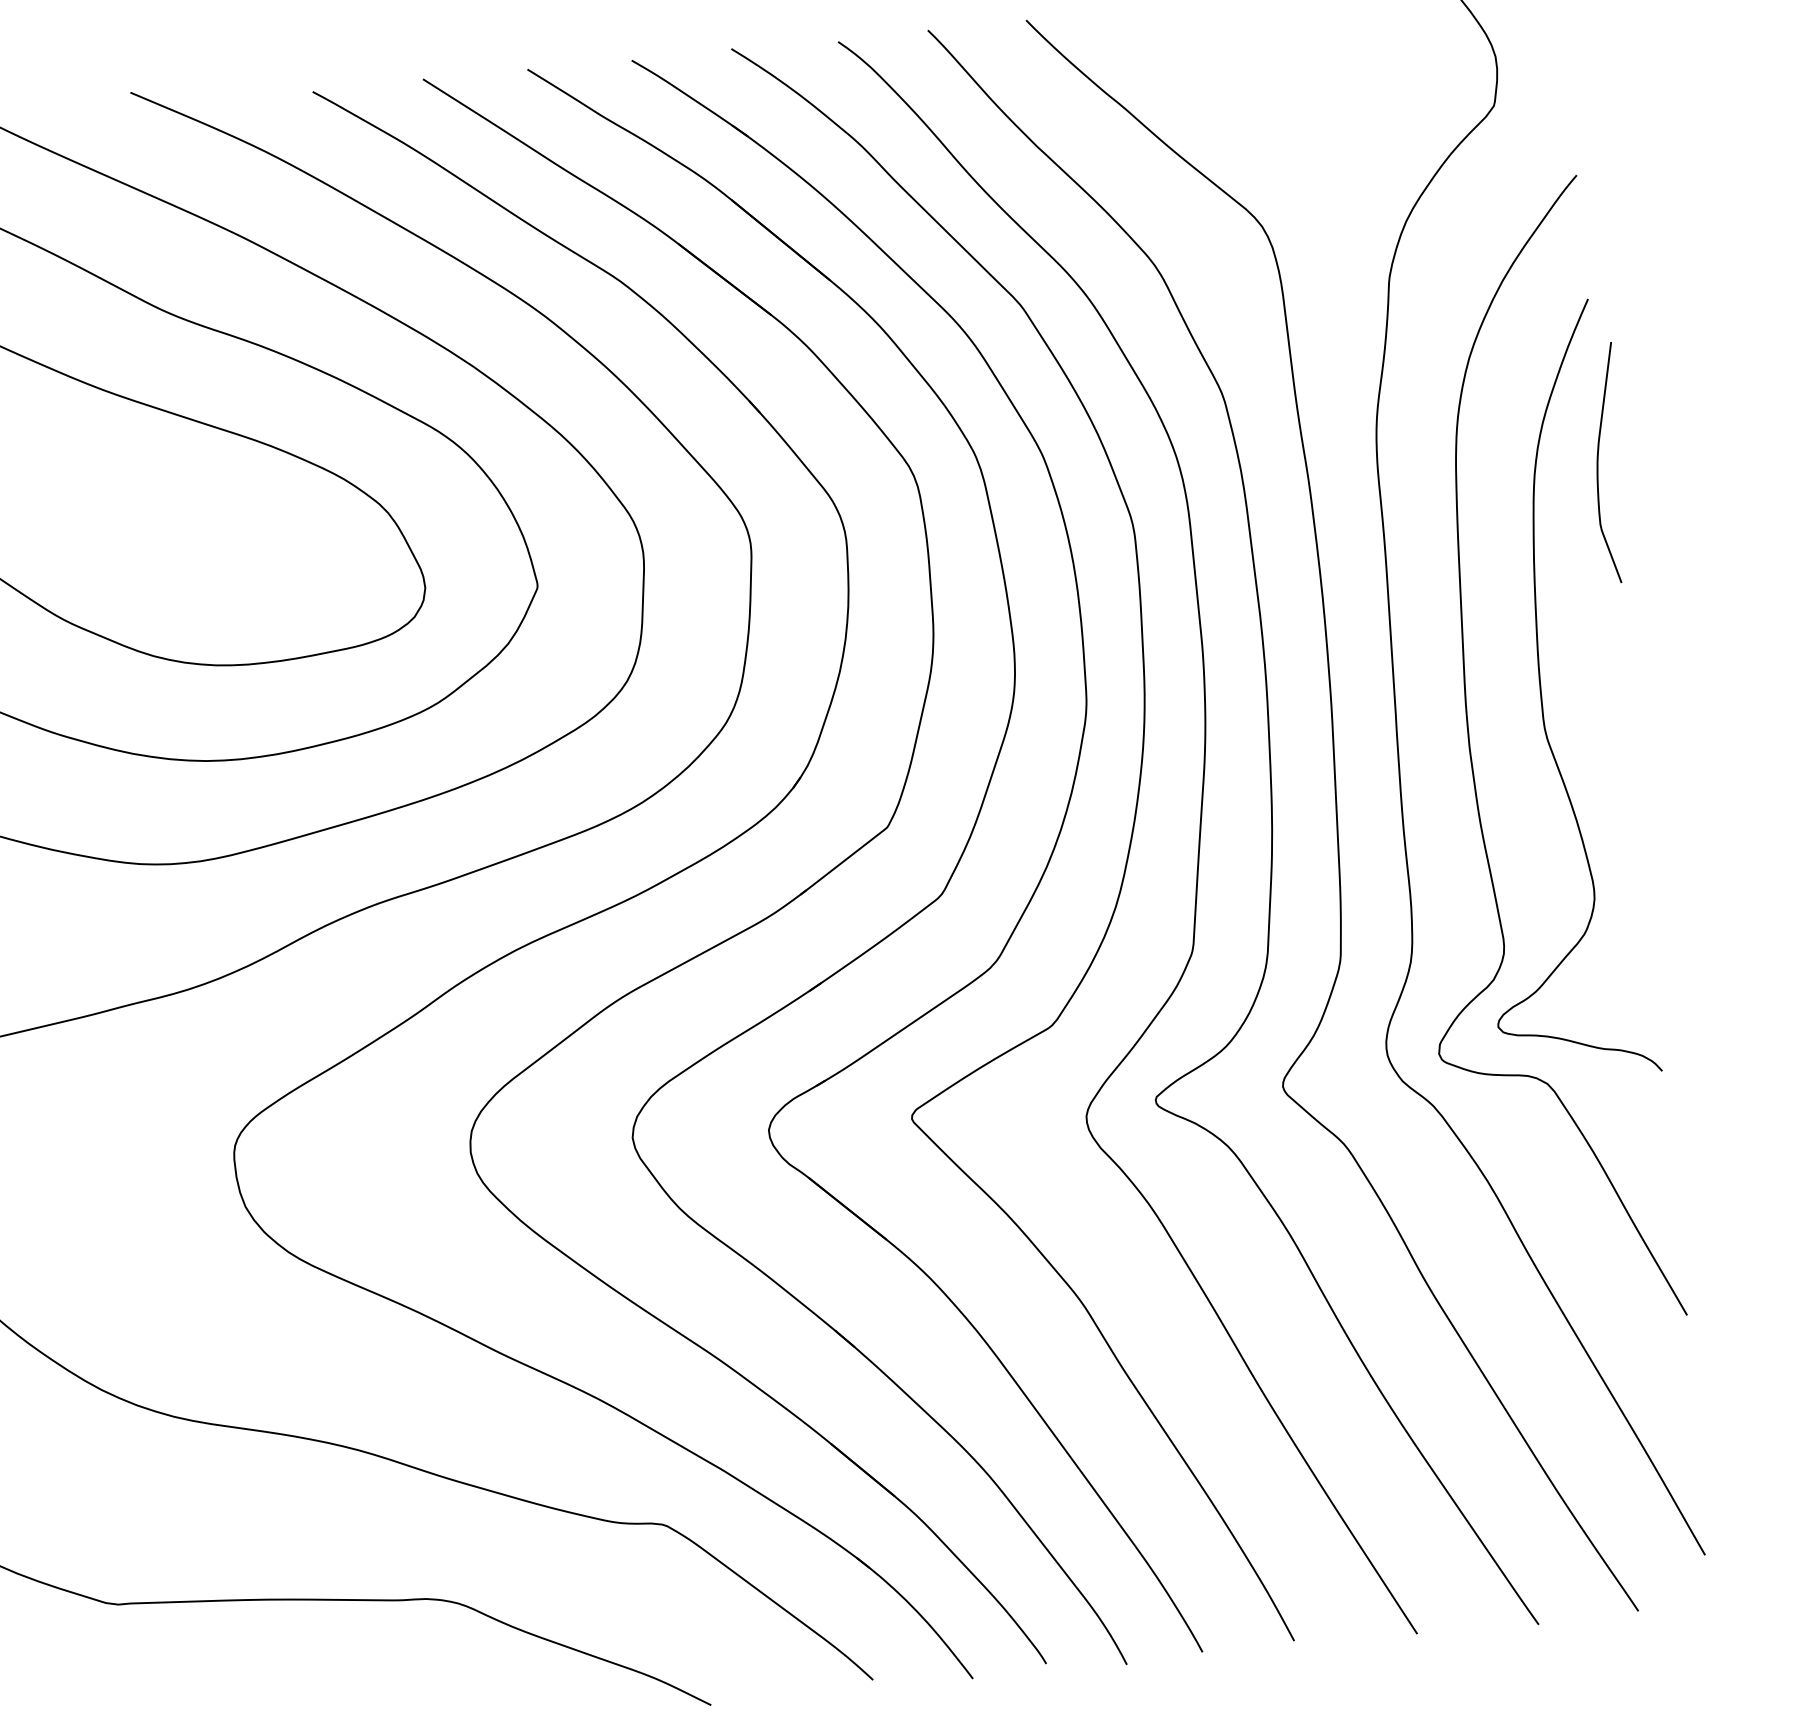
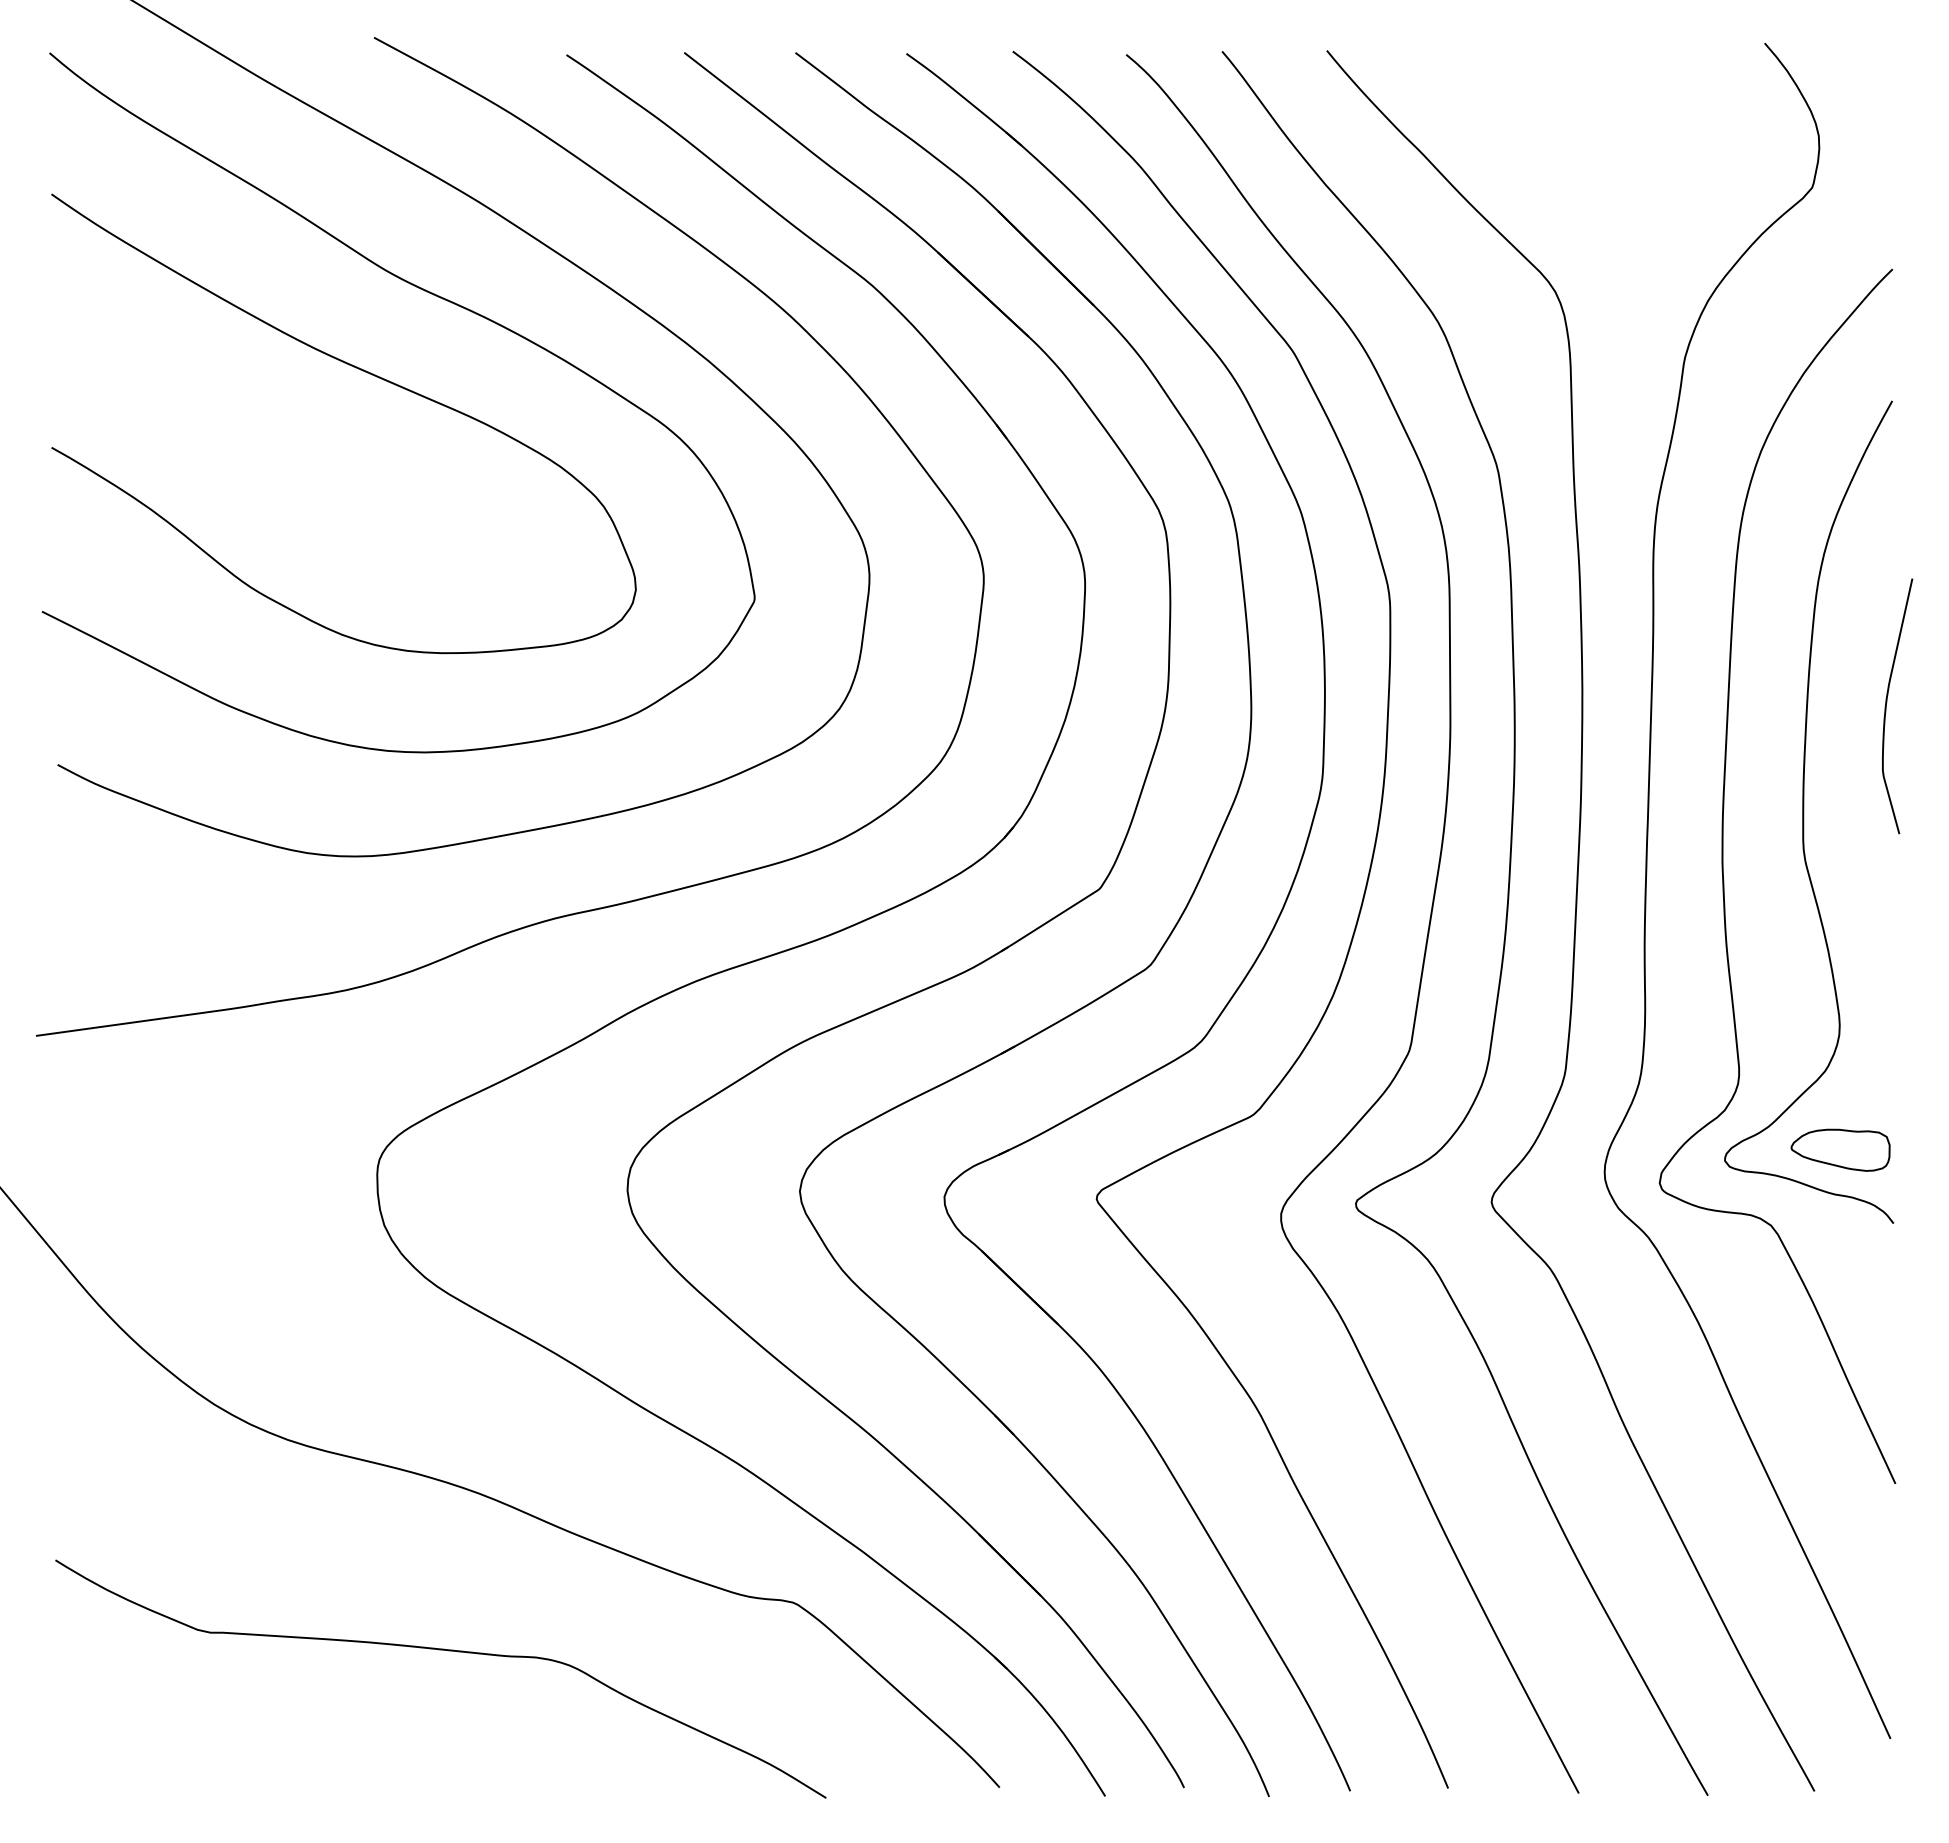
curve: (1598, 460) -> (1887, 702), moved
part: (1605, 1006) -> (1840, 1149), added

